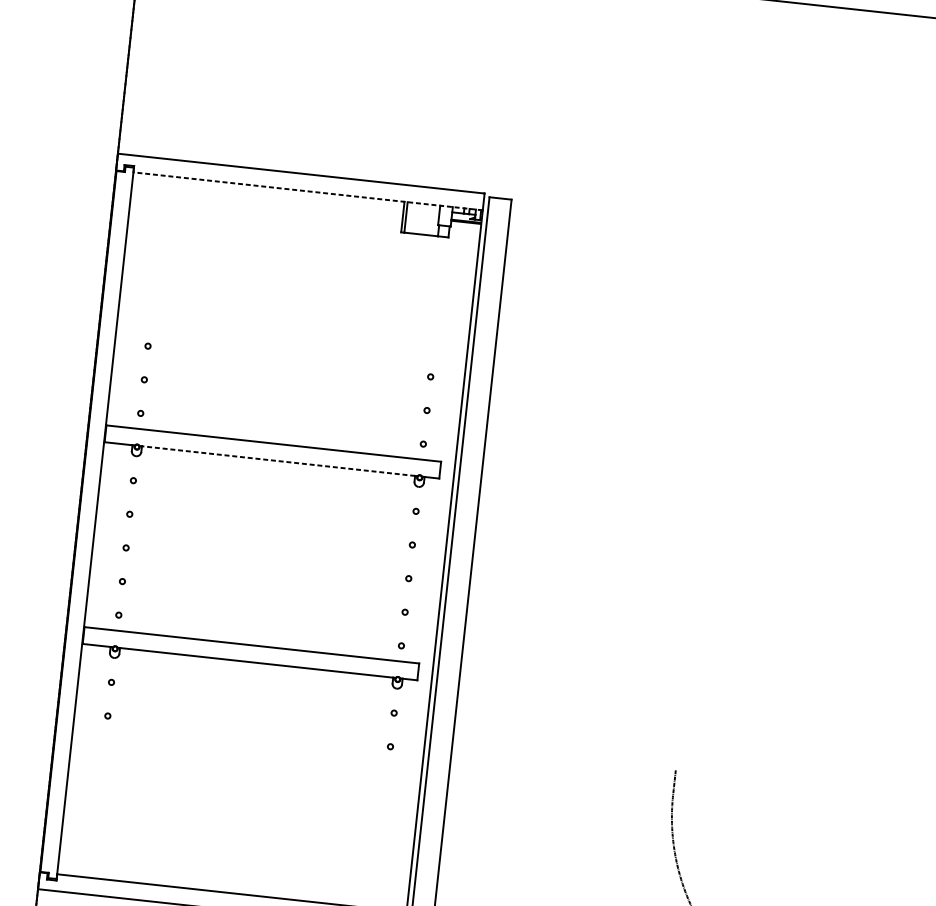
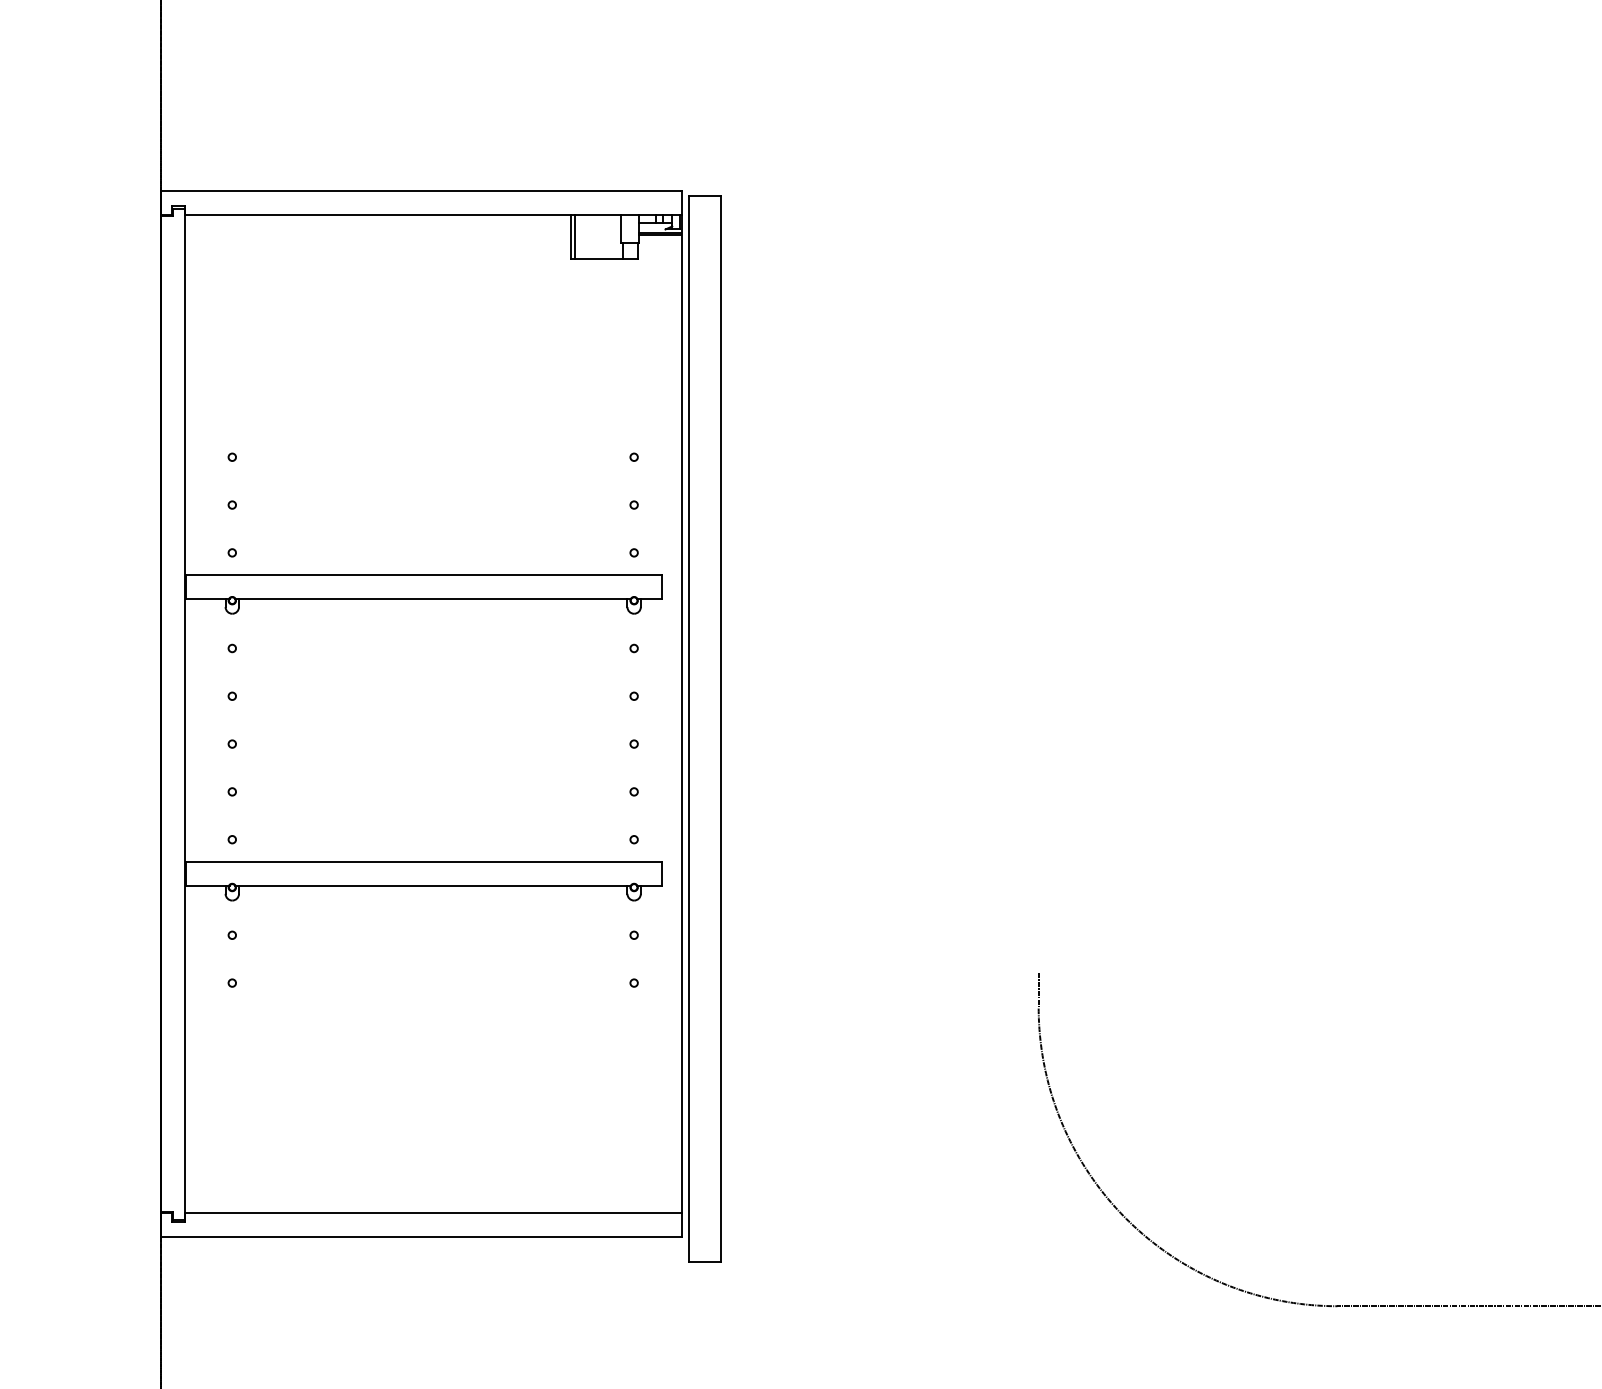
line: (308, 191) -> (433, 215), dashed -> solid
line: (278, 460) -> (432, 598), dashed -> solid

